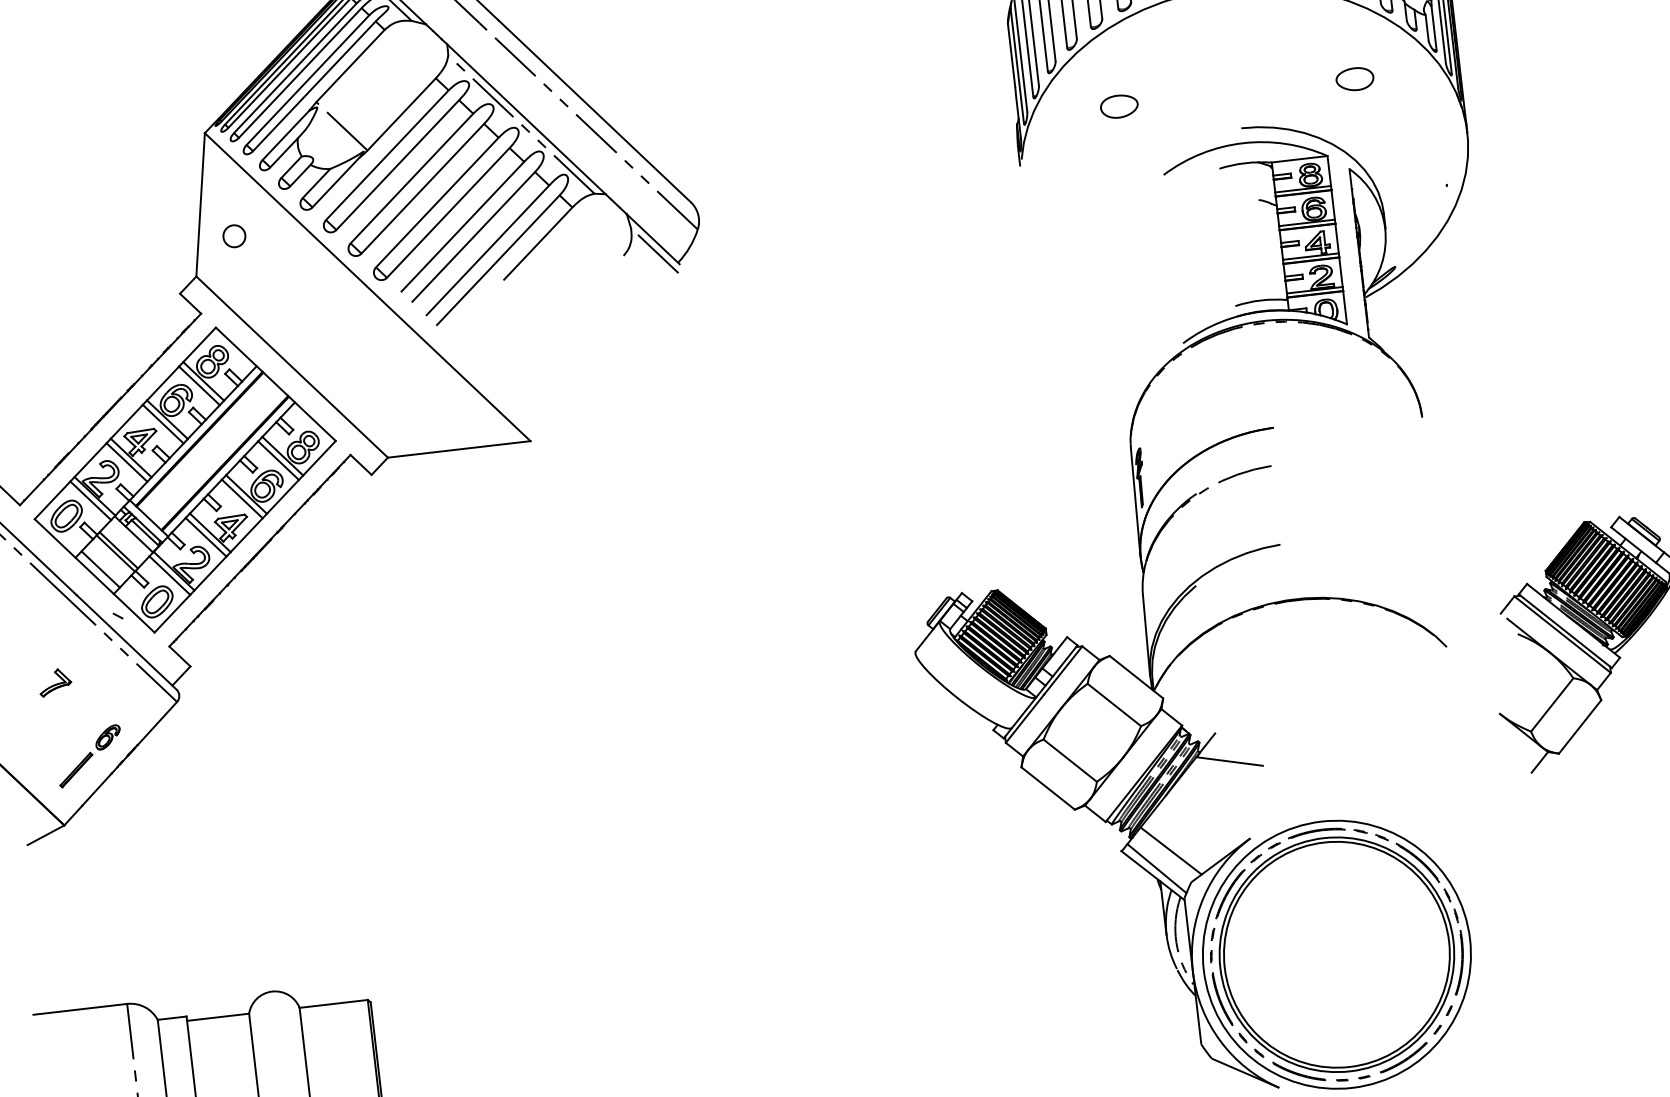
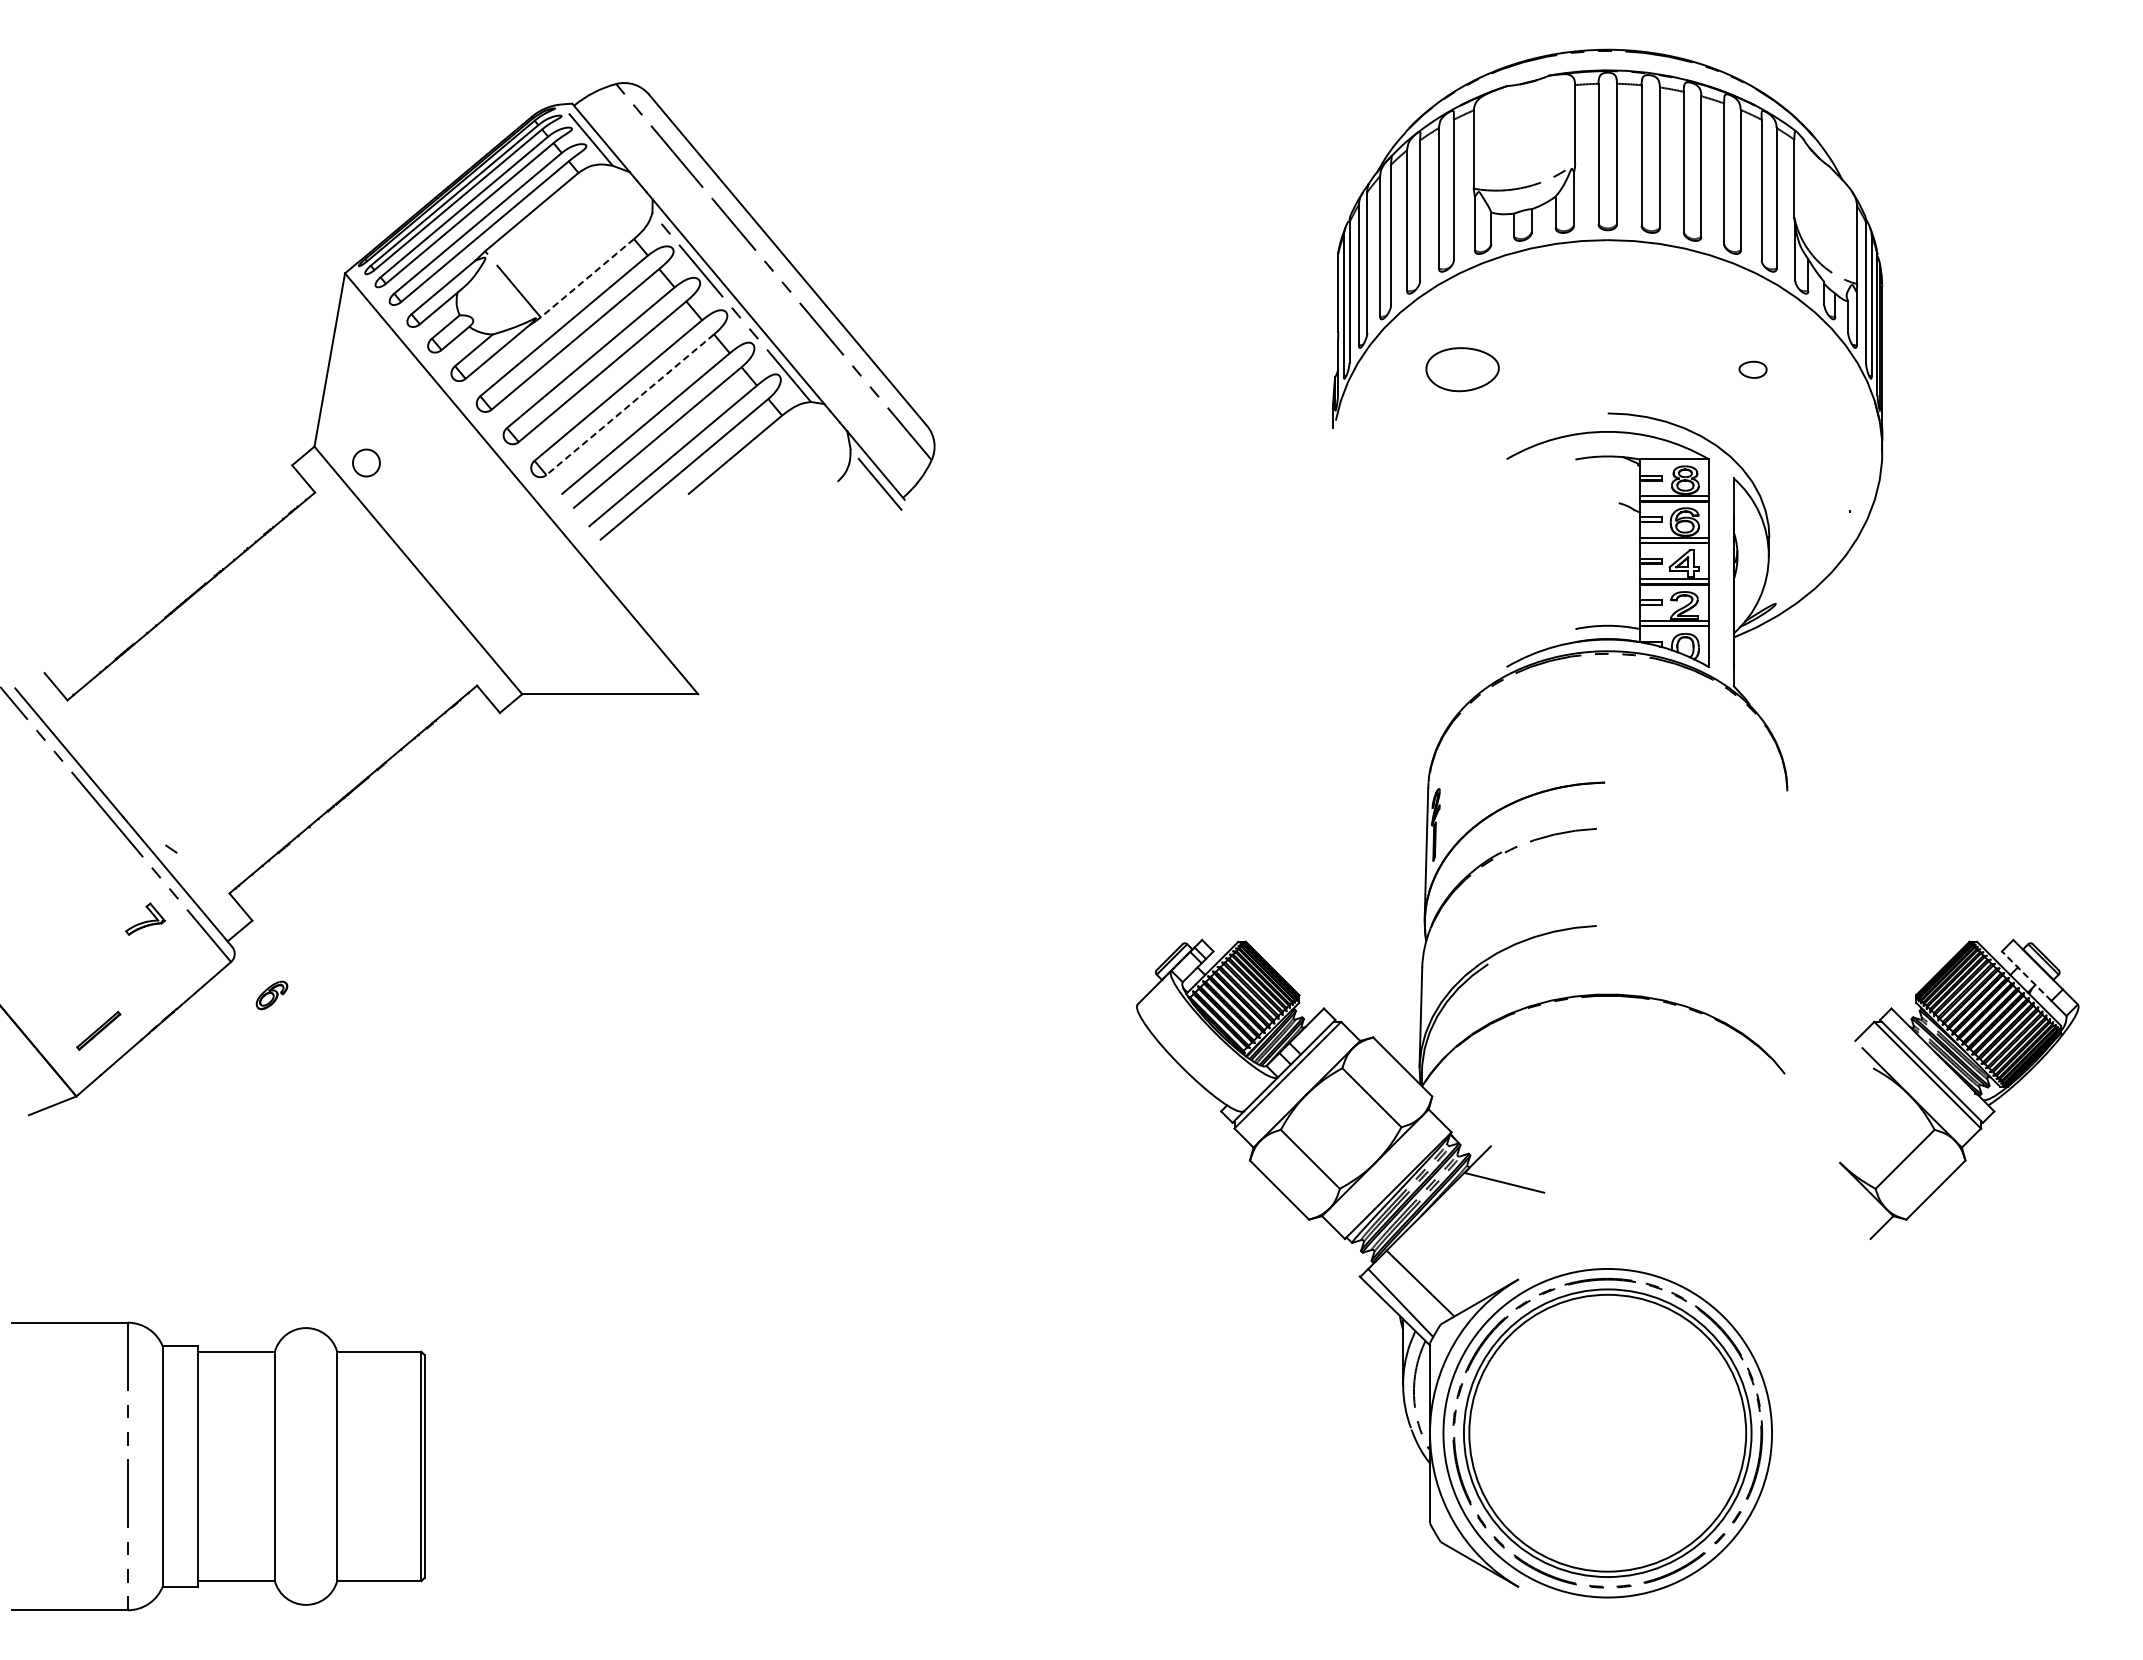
part: (1354, 79) -> (1752, 369), size x0.6
part: (1118, 106) -> (1461, 369), size x1.6
line: (401, 114) -> (587, 278), solid -> dashed
line: (447, 213) -> (629, 405), solid -> dashed
part: (234, 235) -> (366, 462), moved
part: (185, 479) -> (272, 692), removed
line: (1633, 544) -> (2026, 975), solid -> dashed
part: (55, 681) -> (145, 918), moved
part: (107, 737) -> (271, 995), moved

